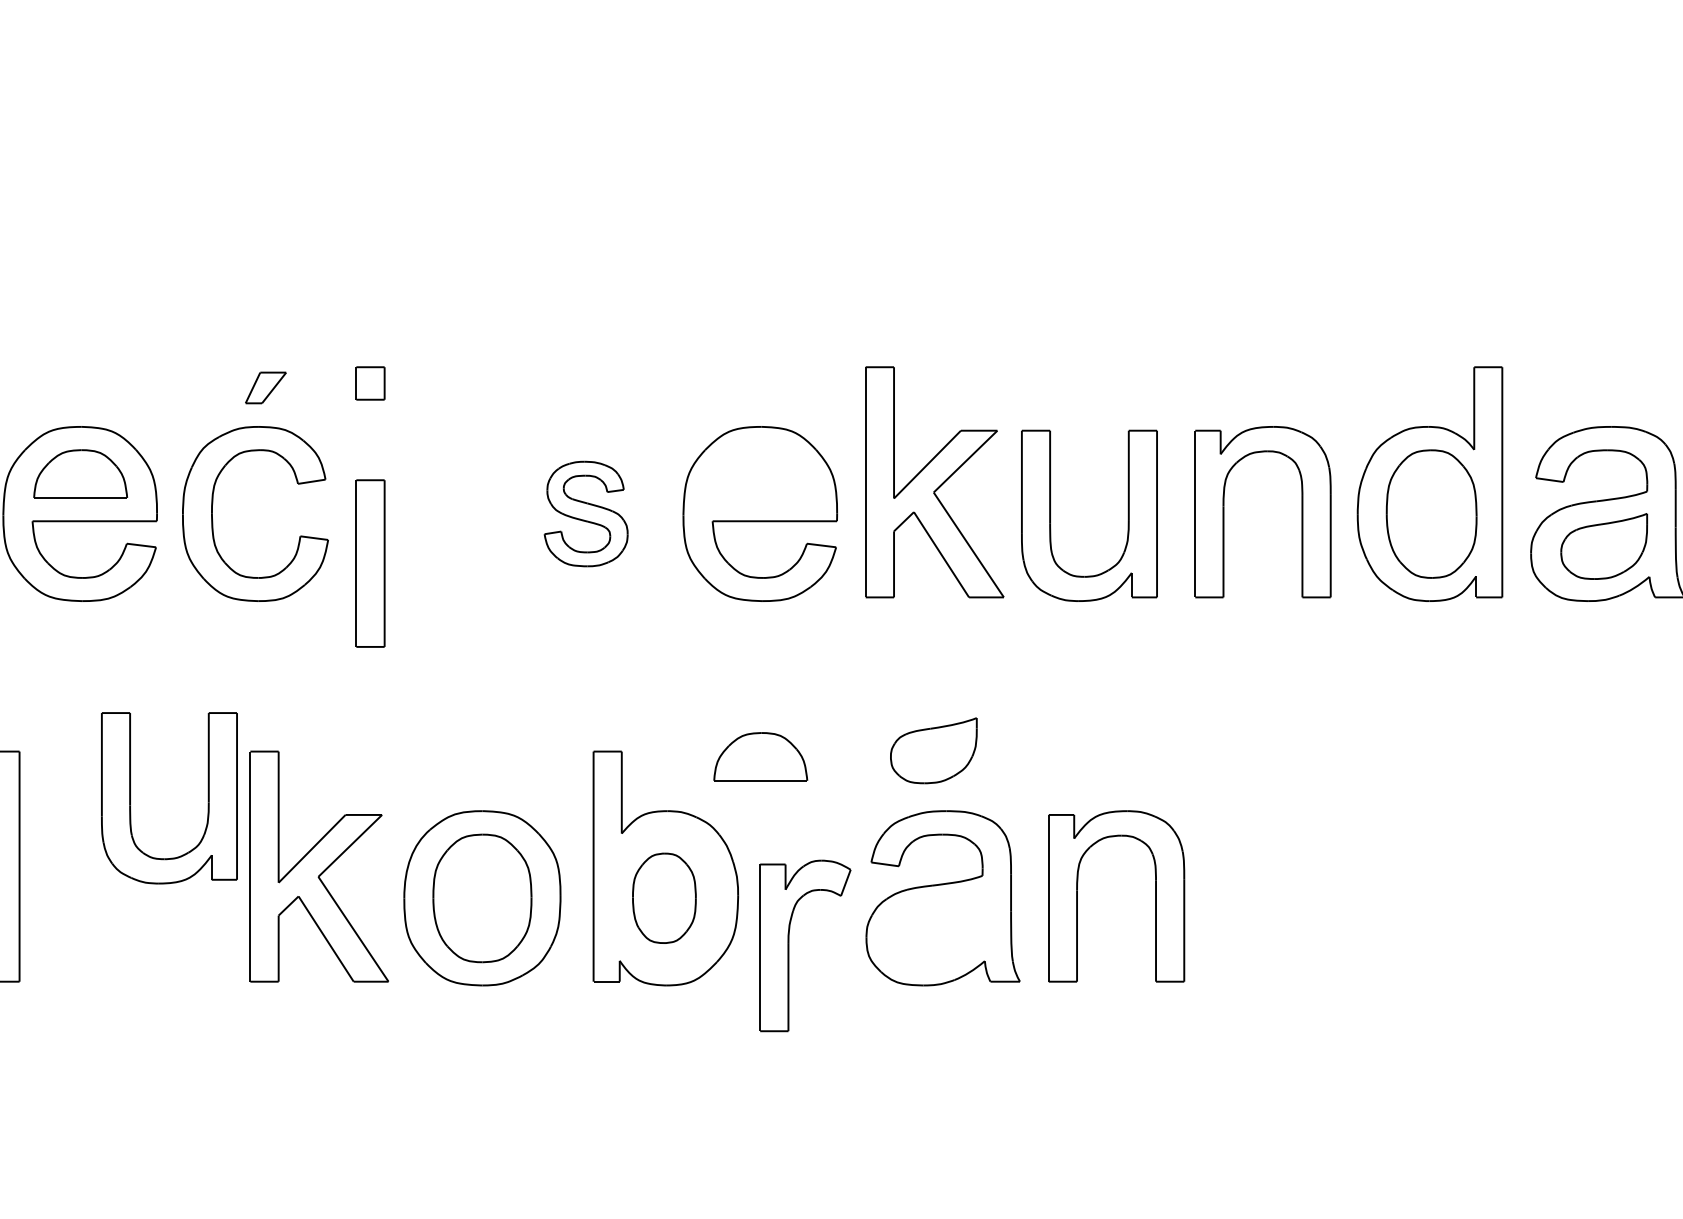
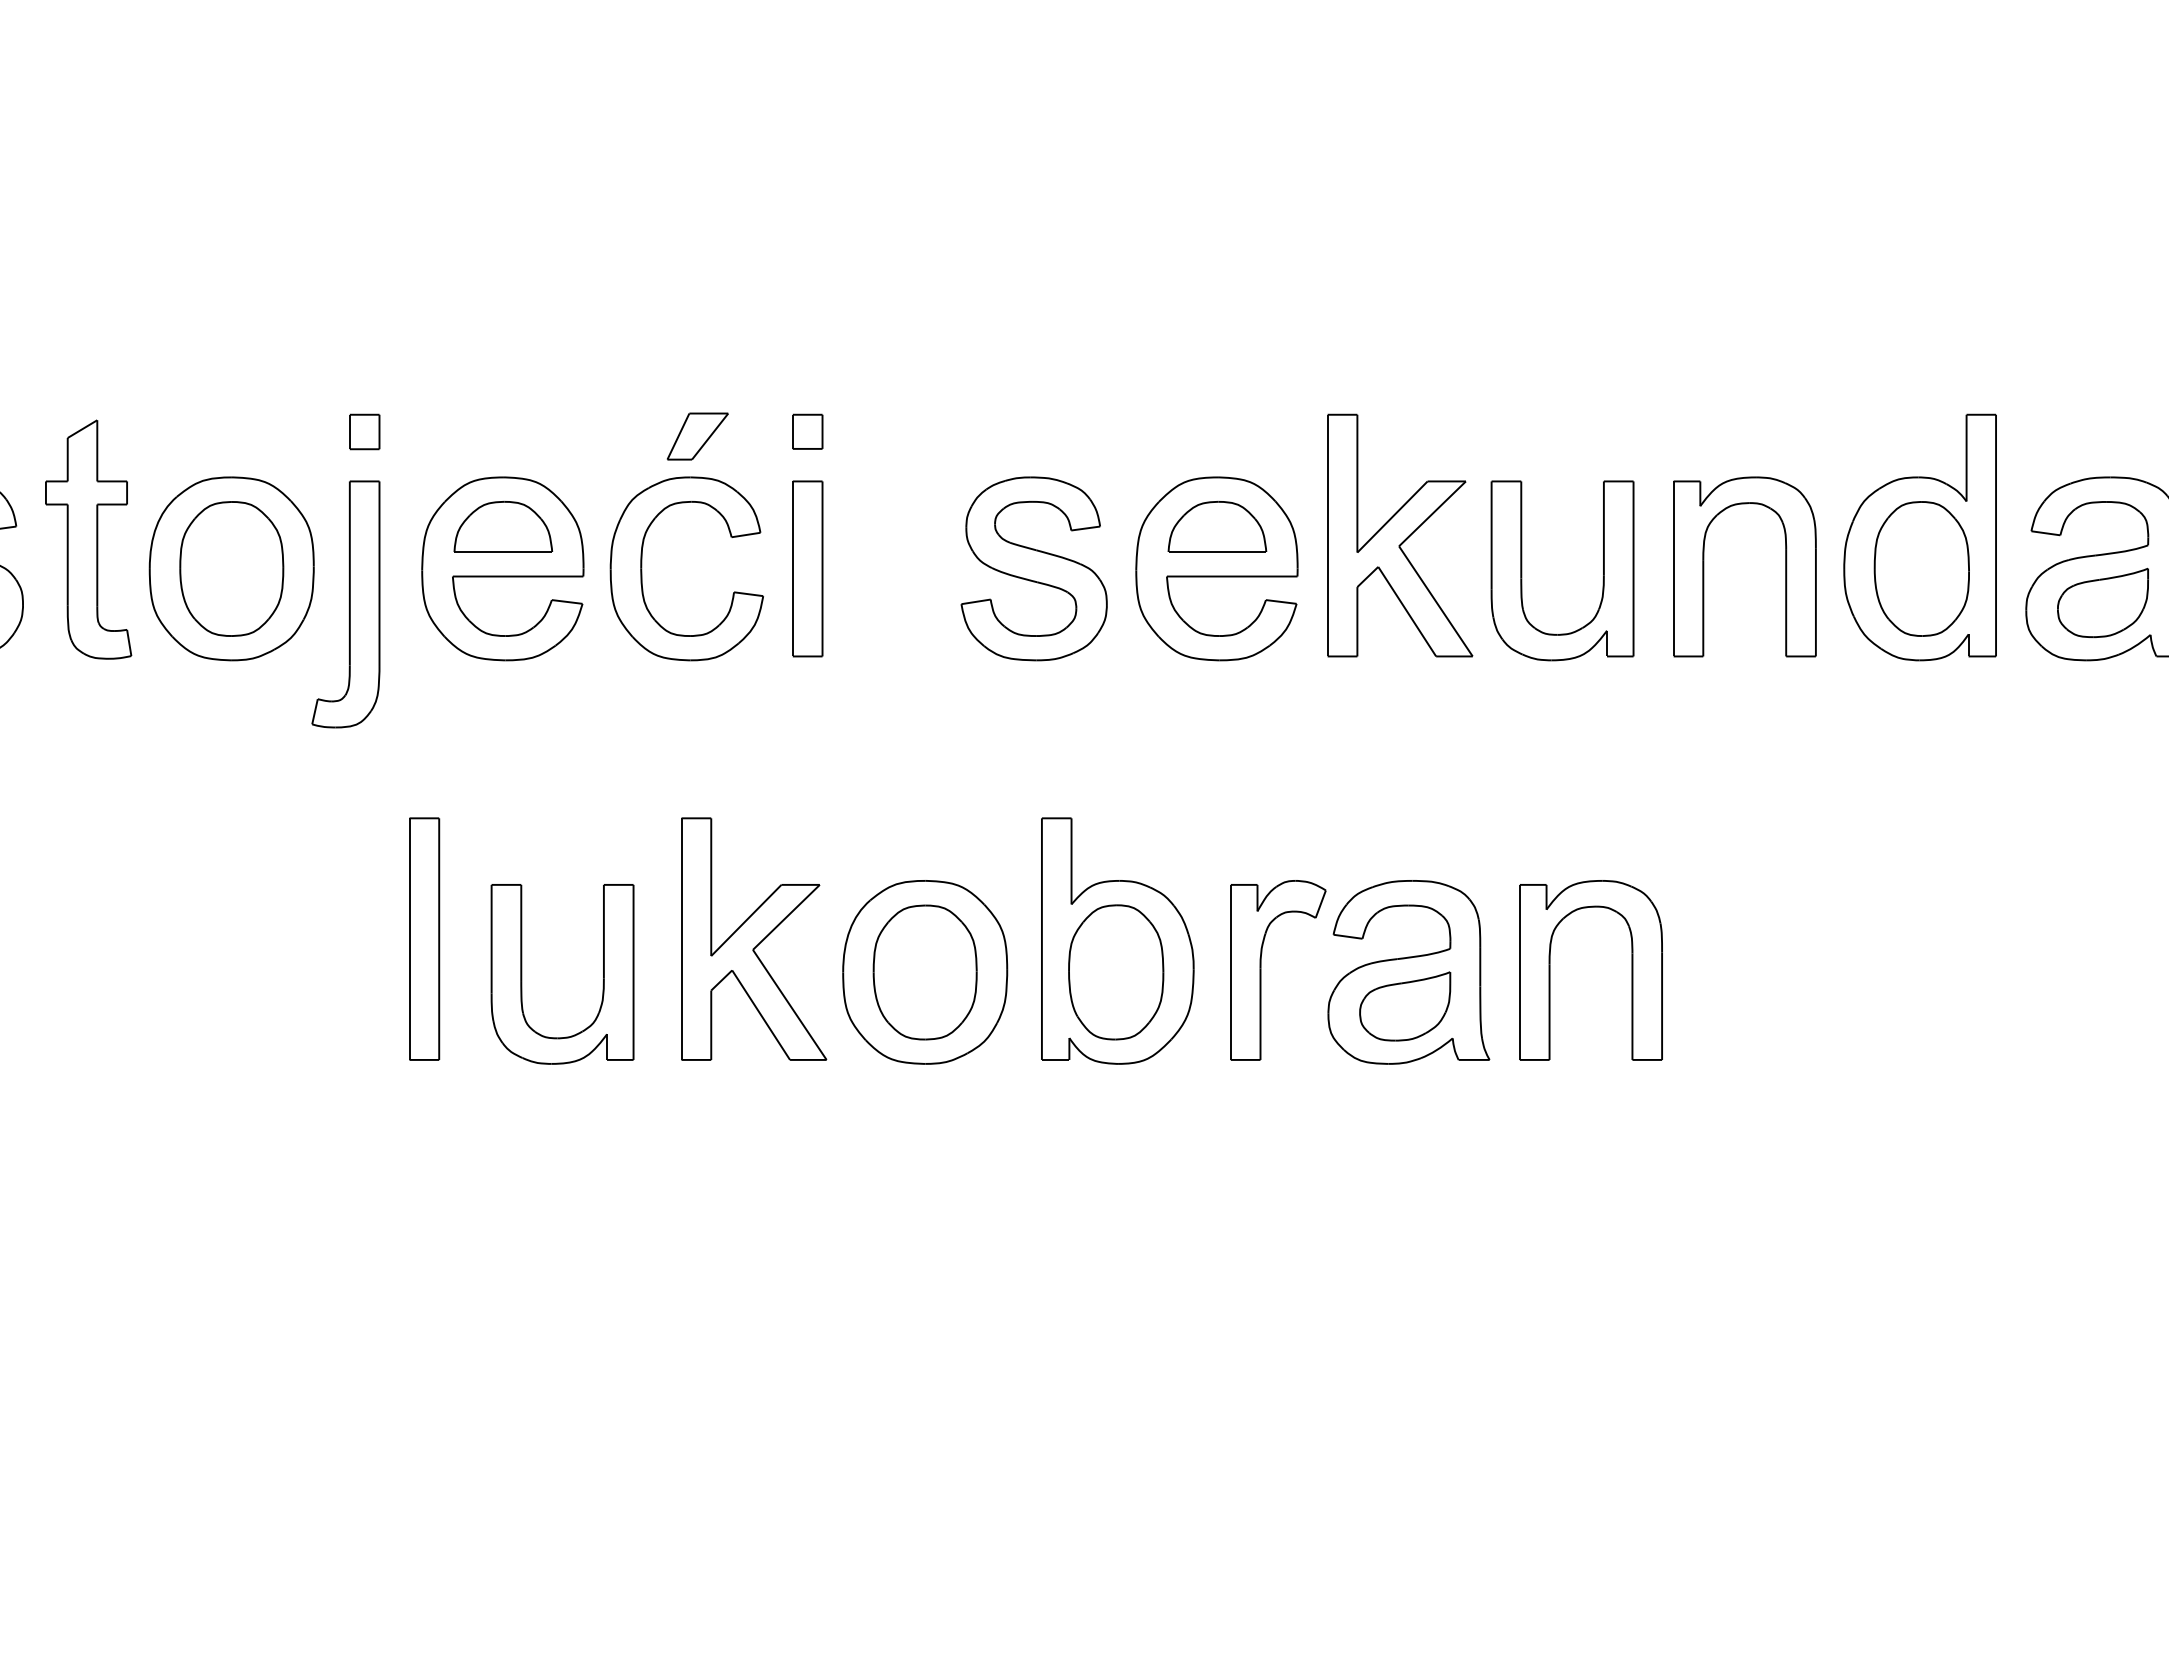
part: (265, 387) -> (697, 436), size x1.43
part: (585, 513) -> (1033, 568), size x1.67
part: (370, 563) -> (807, 568), moved
part: (934, 750) -> (1405, 1006), moved
part: (760, 756) -> (1217, 526), moved
part: (131, 798) -> (522, 974), moved
part: (664, 898) -> (1116, 972), size x1.43
part: (789, 946) -> (1261, 970), moved

